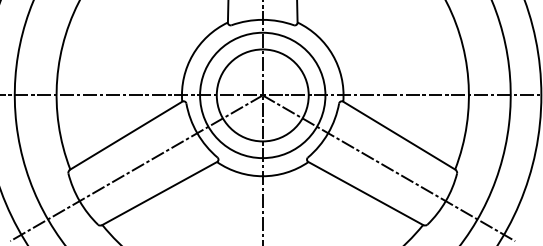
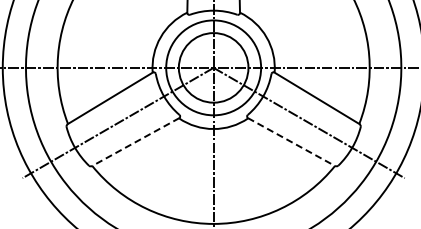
line: (159, 194) -> (135, 142), solid -> dashed
line: (365, 194) -> (291, 142), solid -> dashed

